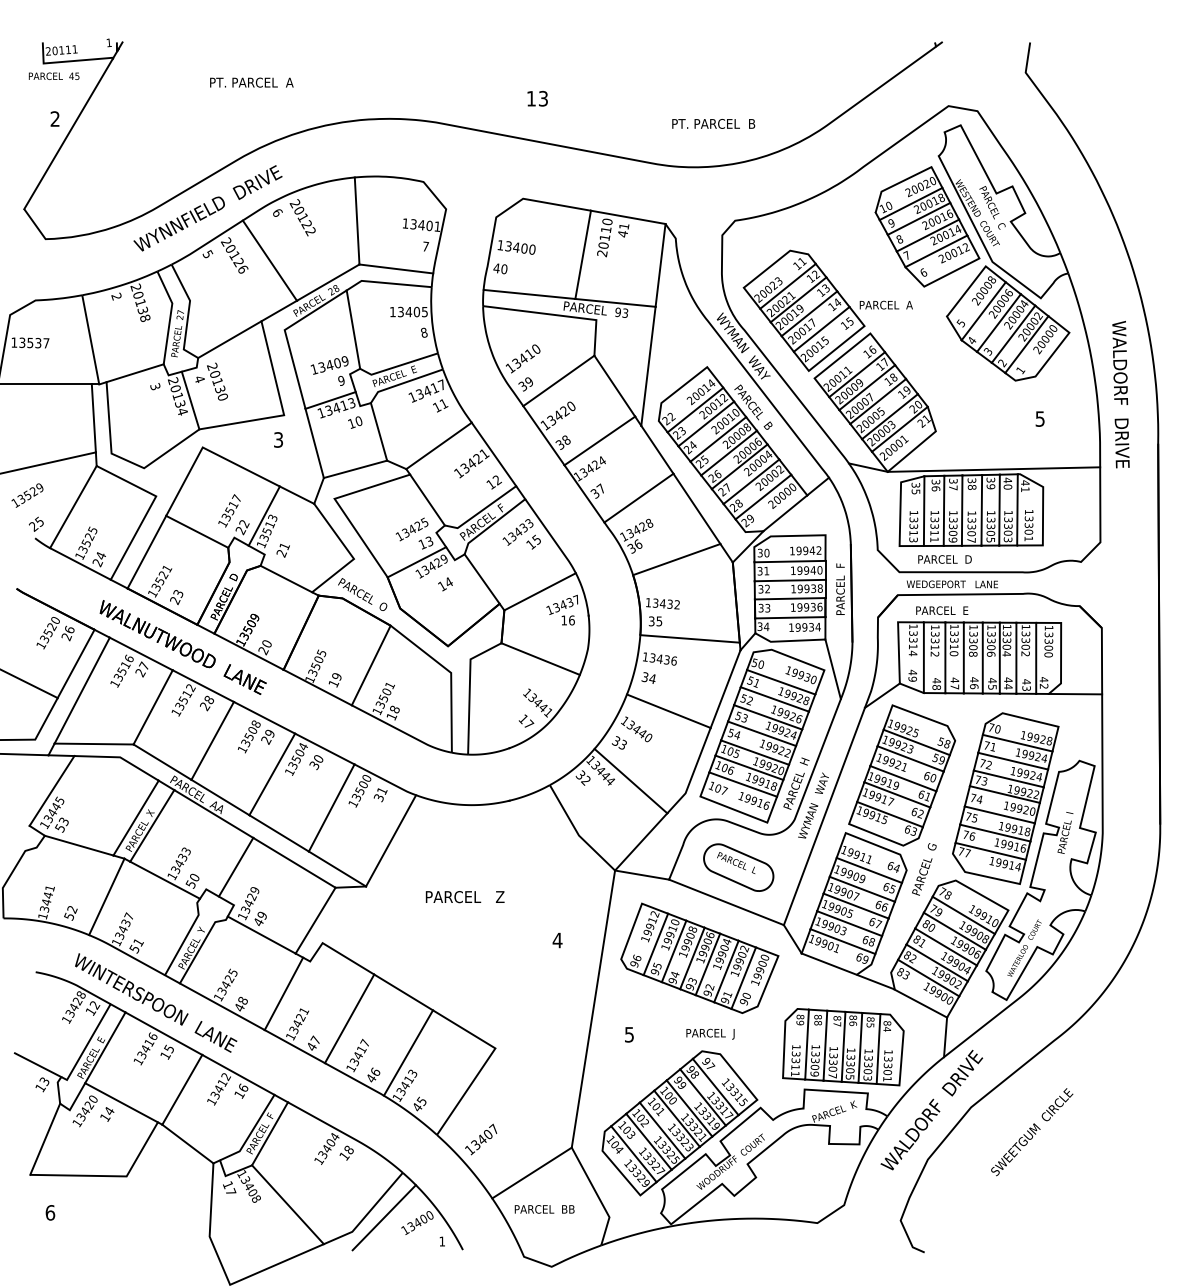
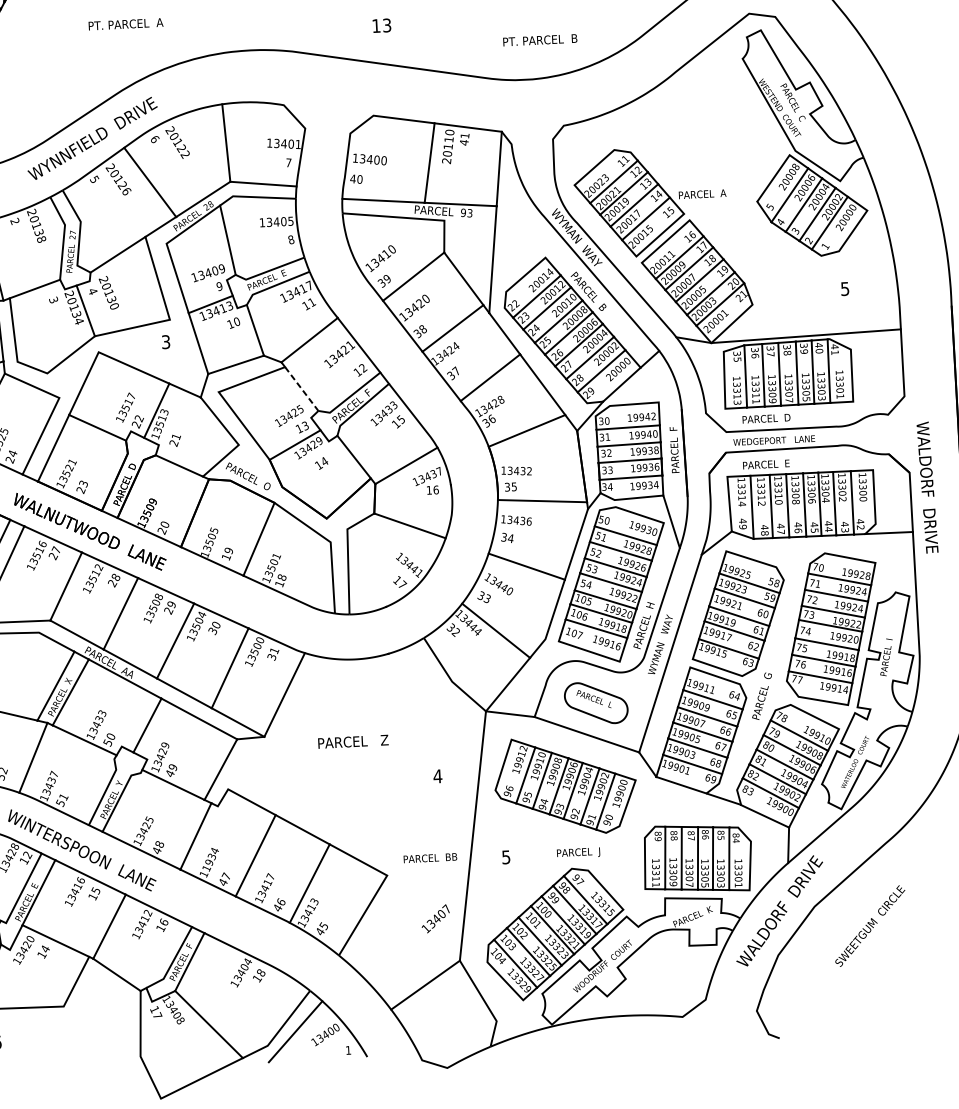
part: (927, 226) -> (735, 122), removed
text: (1120, 394) -> (927, 487), moved
line: (427, 500) -> (301, 389), solid -> dashed
text: (299, 1020) -> (211, 859), 13421 -> 11934
text: (481, 1139) -> (436, 918), moved
text: (544, 1209) -> (430, 858), moved

